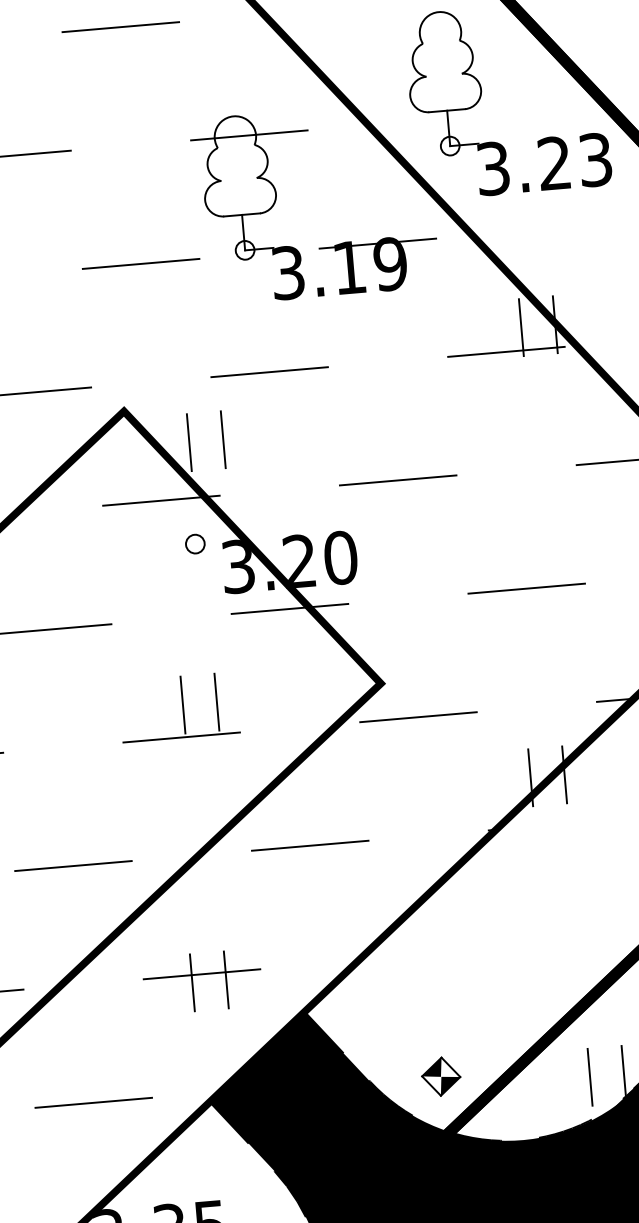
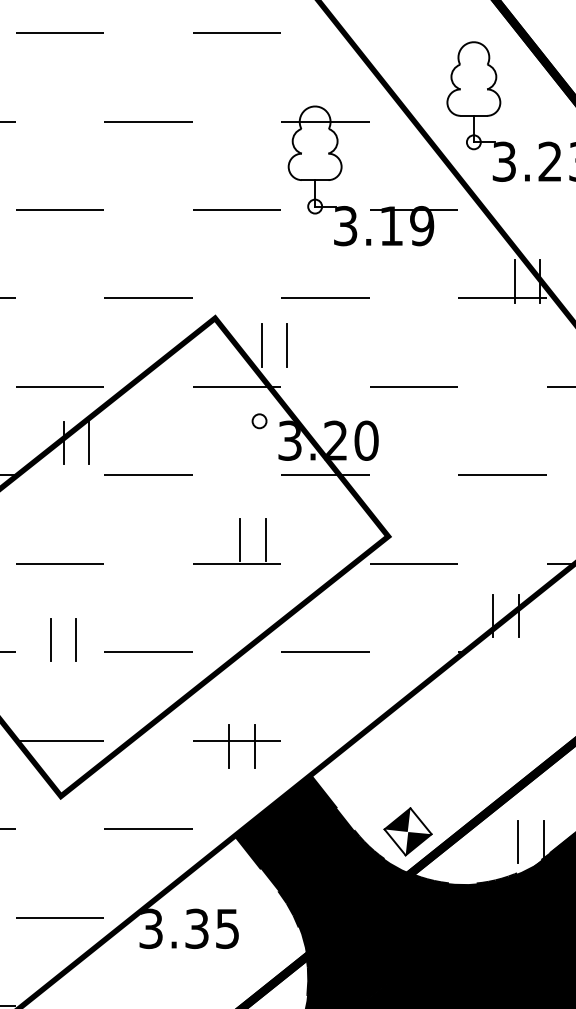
part: (440, 1076) -> (407, 831), size x1.67

